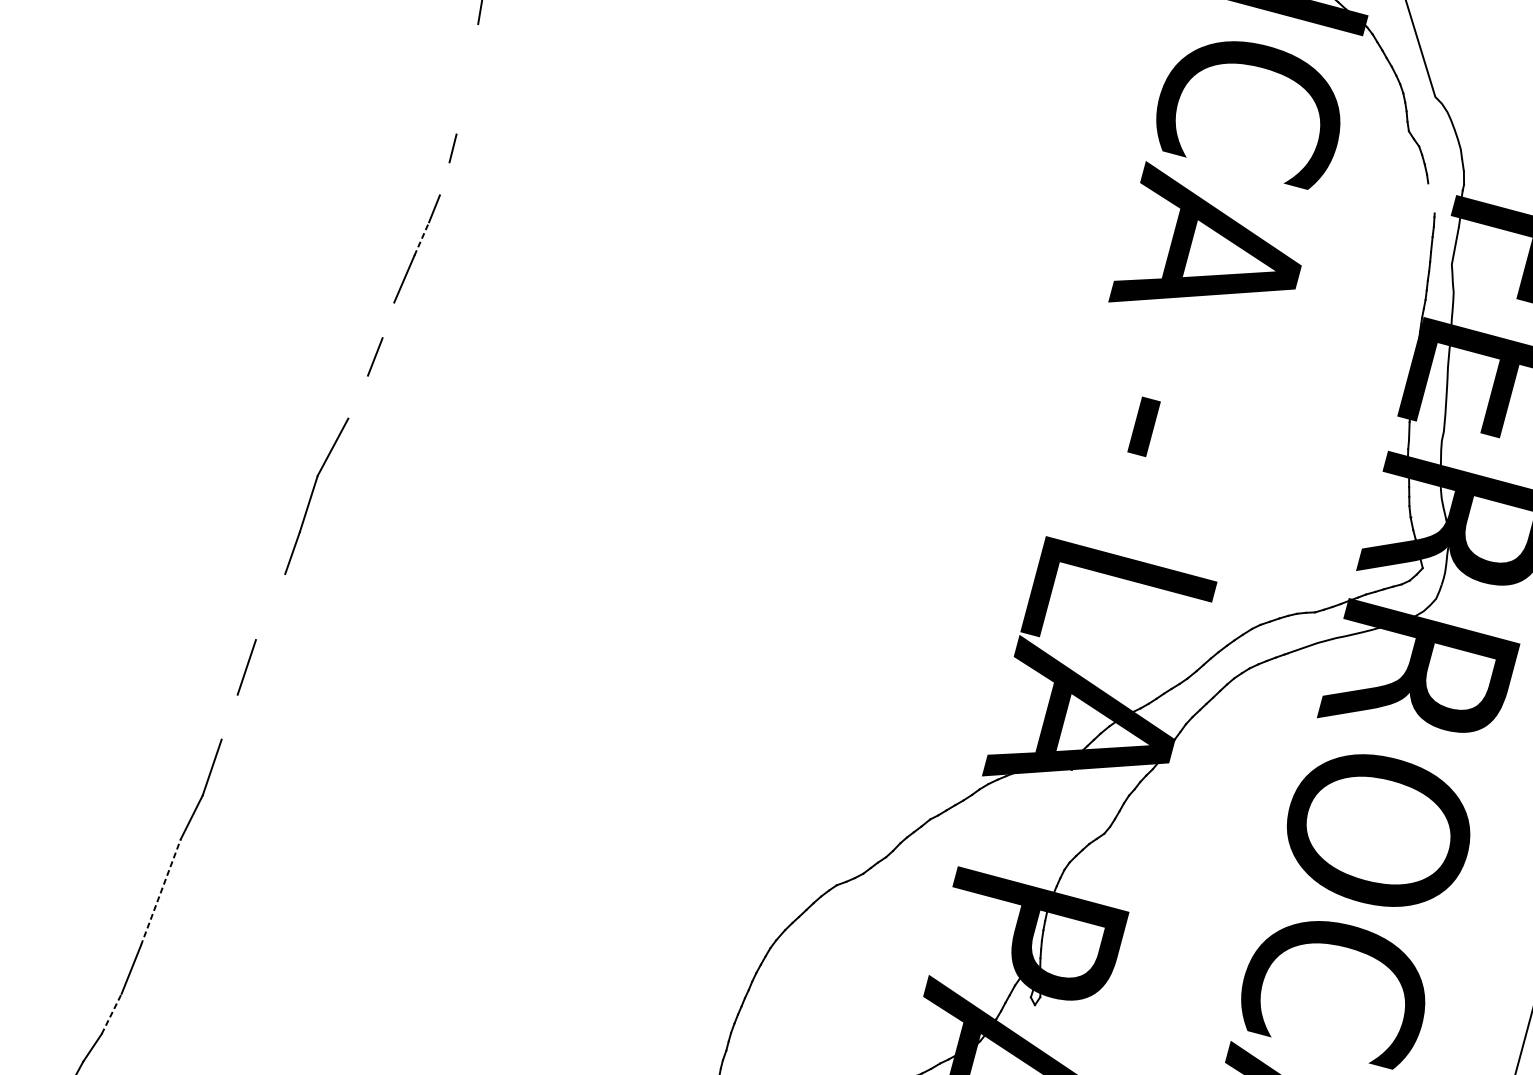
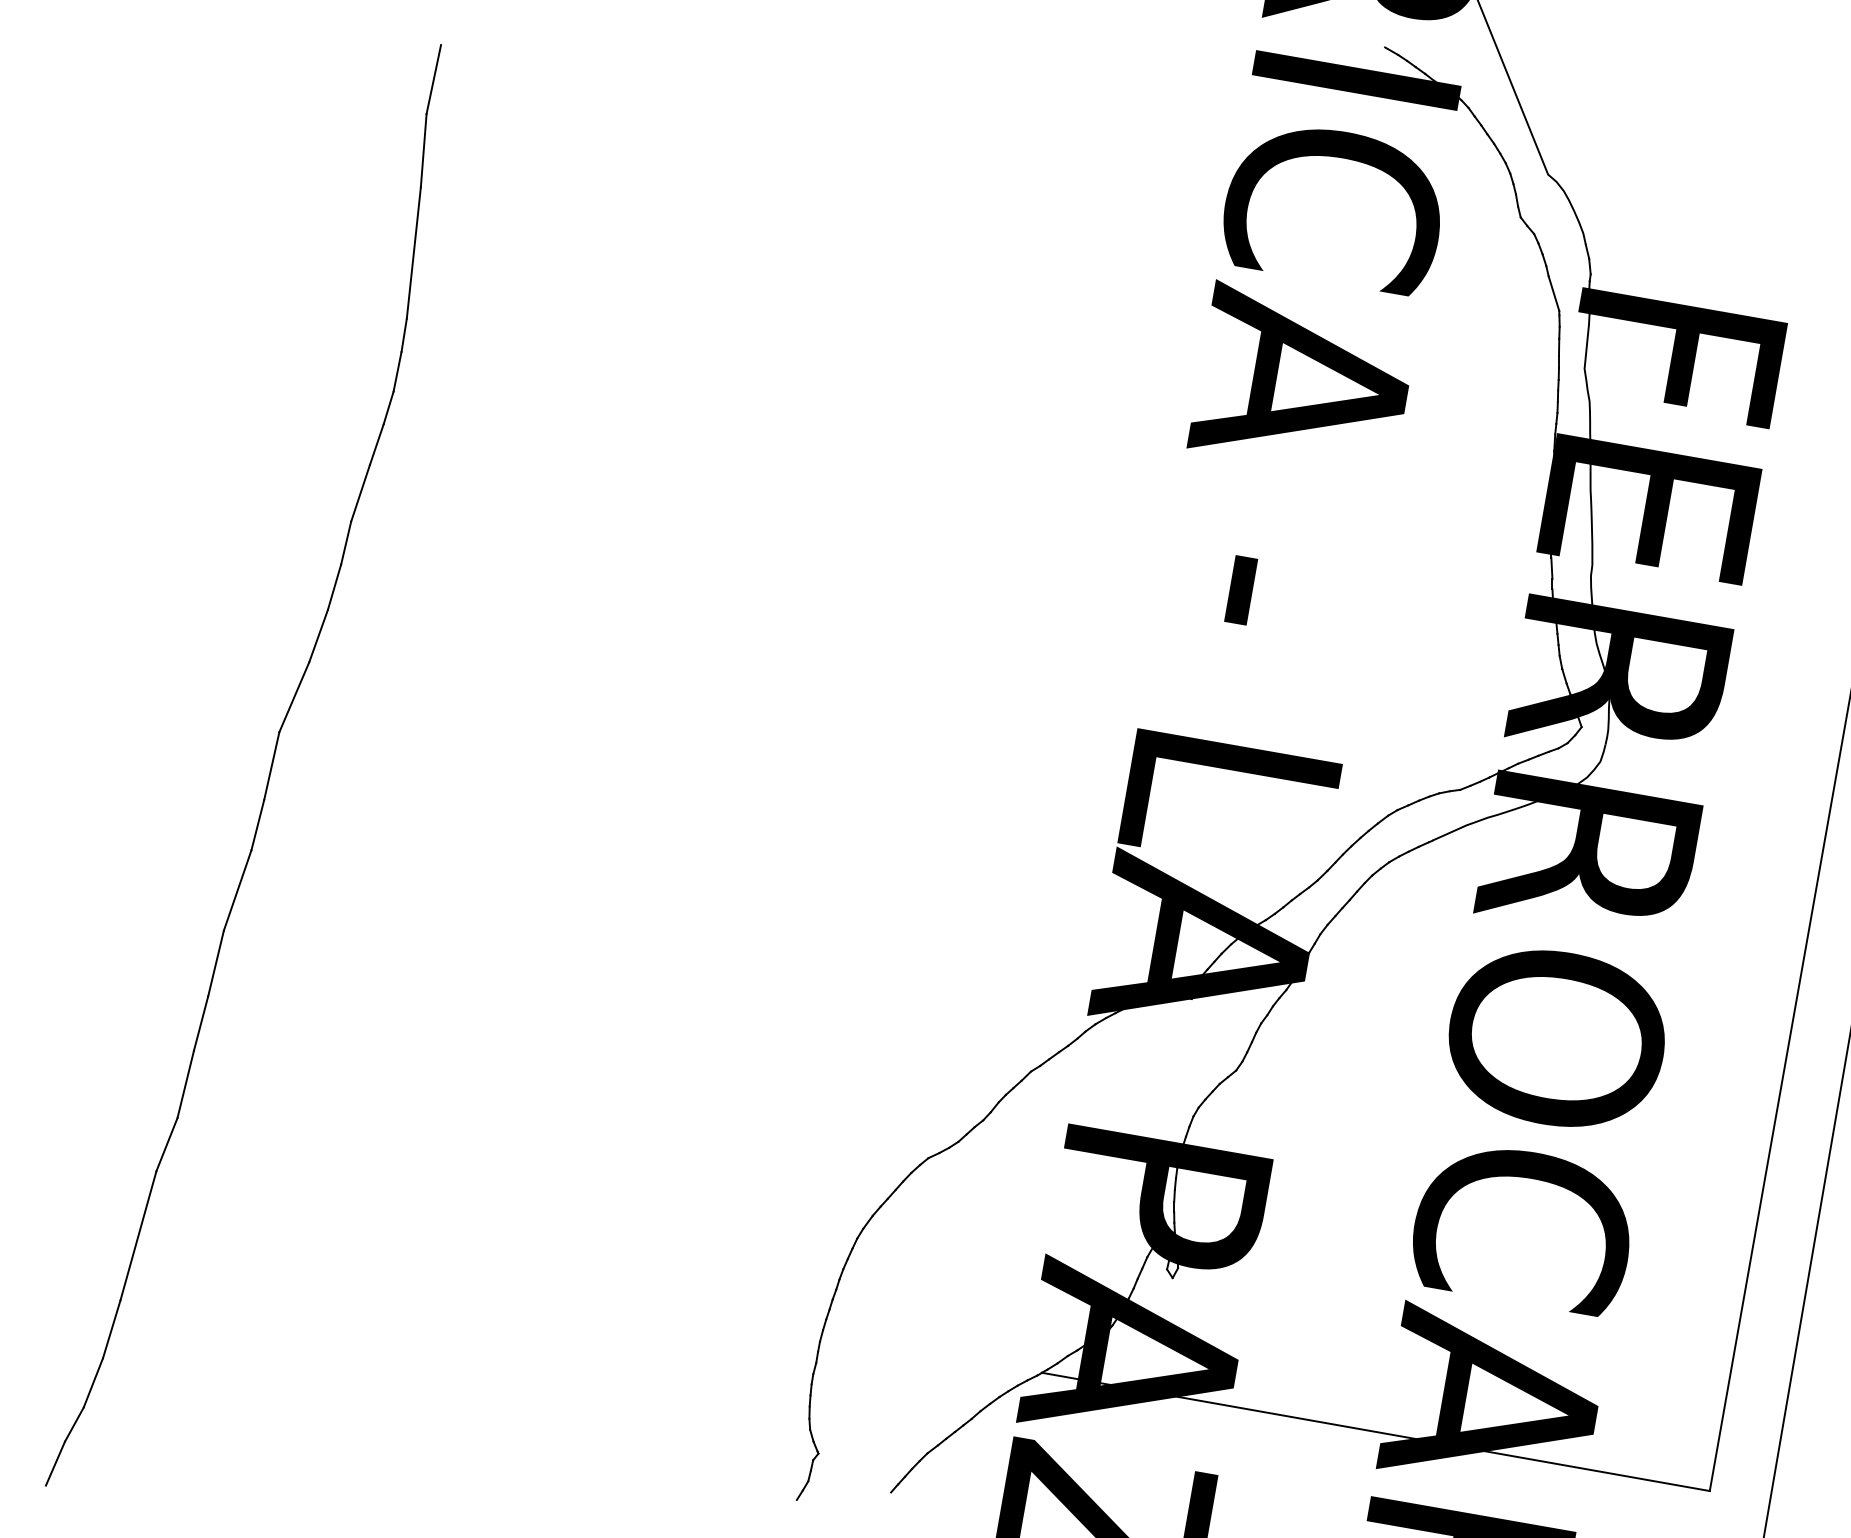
line: (467, 78) -> (413, 252), added
line: (444, 178) -> (397, 371), added
line: (1431, 198) -> (1553, 293), added
line: (421, 238) -> (376, 444), dashed -> solid
line: (388, 319) -> (346, 542), added
line: (358, 396) -> (318, 635), added
line: (270, 606) -> (237, 890), added
line: (229, 717) -> (200, 1023), added
line: (160, 892) -> (138, 1235), dashed -> solid
line: (111, 1013) -> (93, 1382), dashed -> solid

